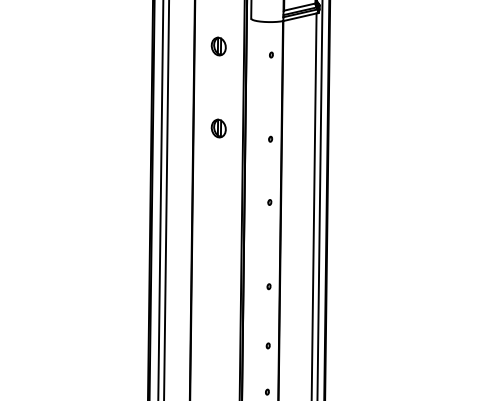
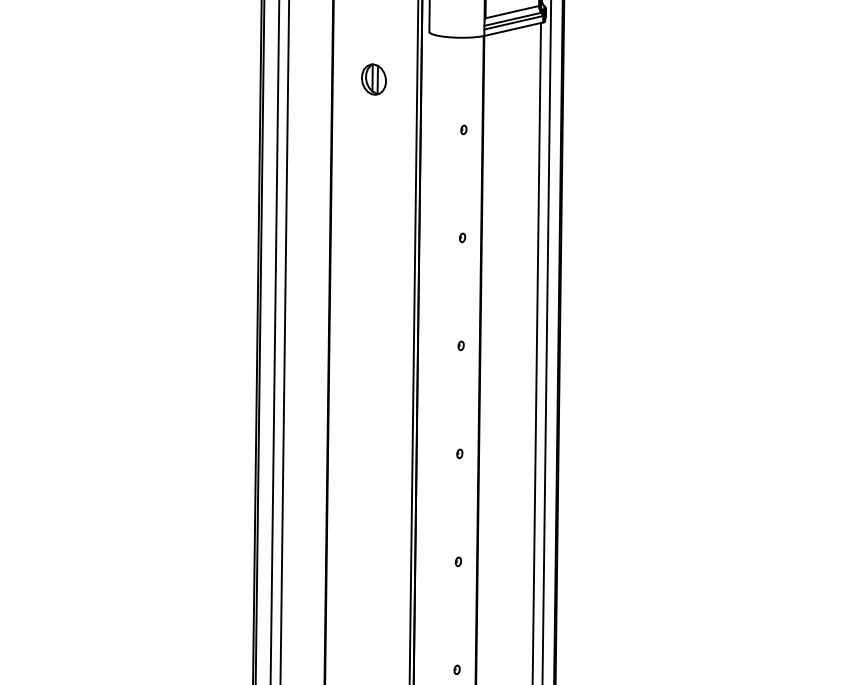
part: (271, 54) -> (464, 128), moved
part: (218, 128) -> (373, 219), removed
part: (268, 286) -> (458, 453), moved
part: (267, 345) -> (457, 561), moved

